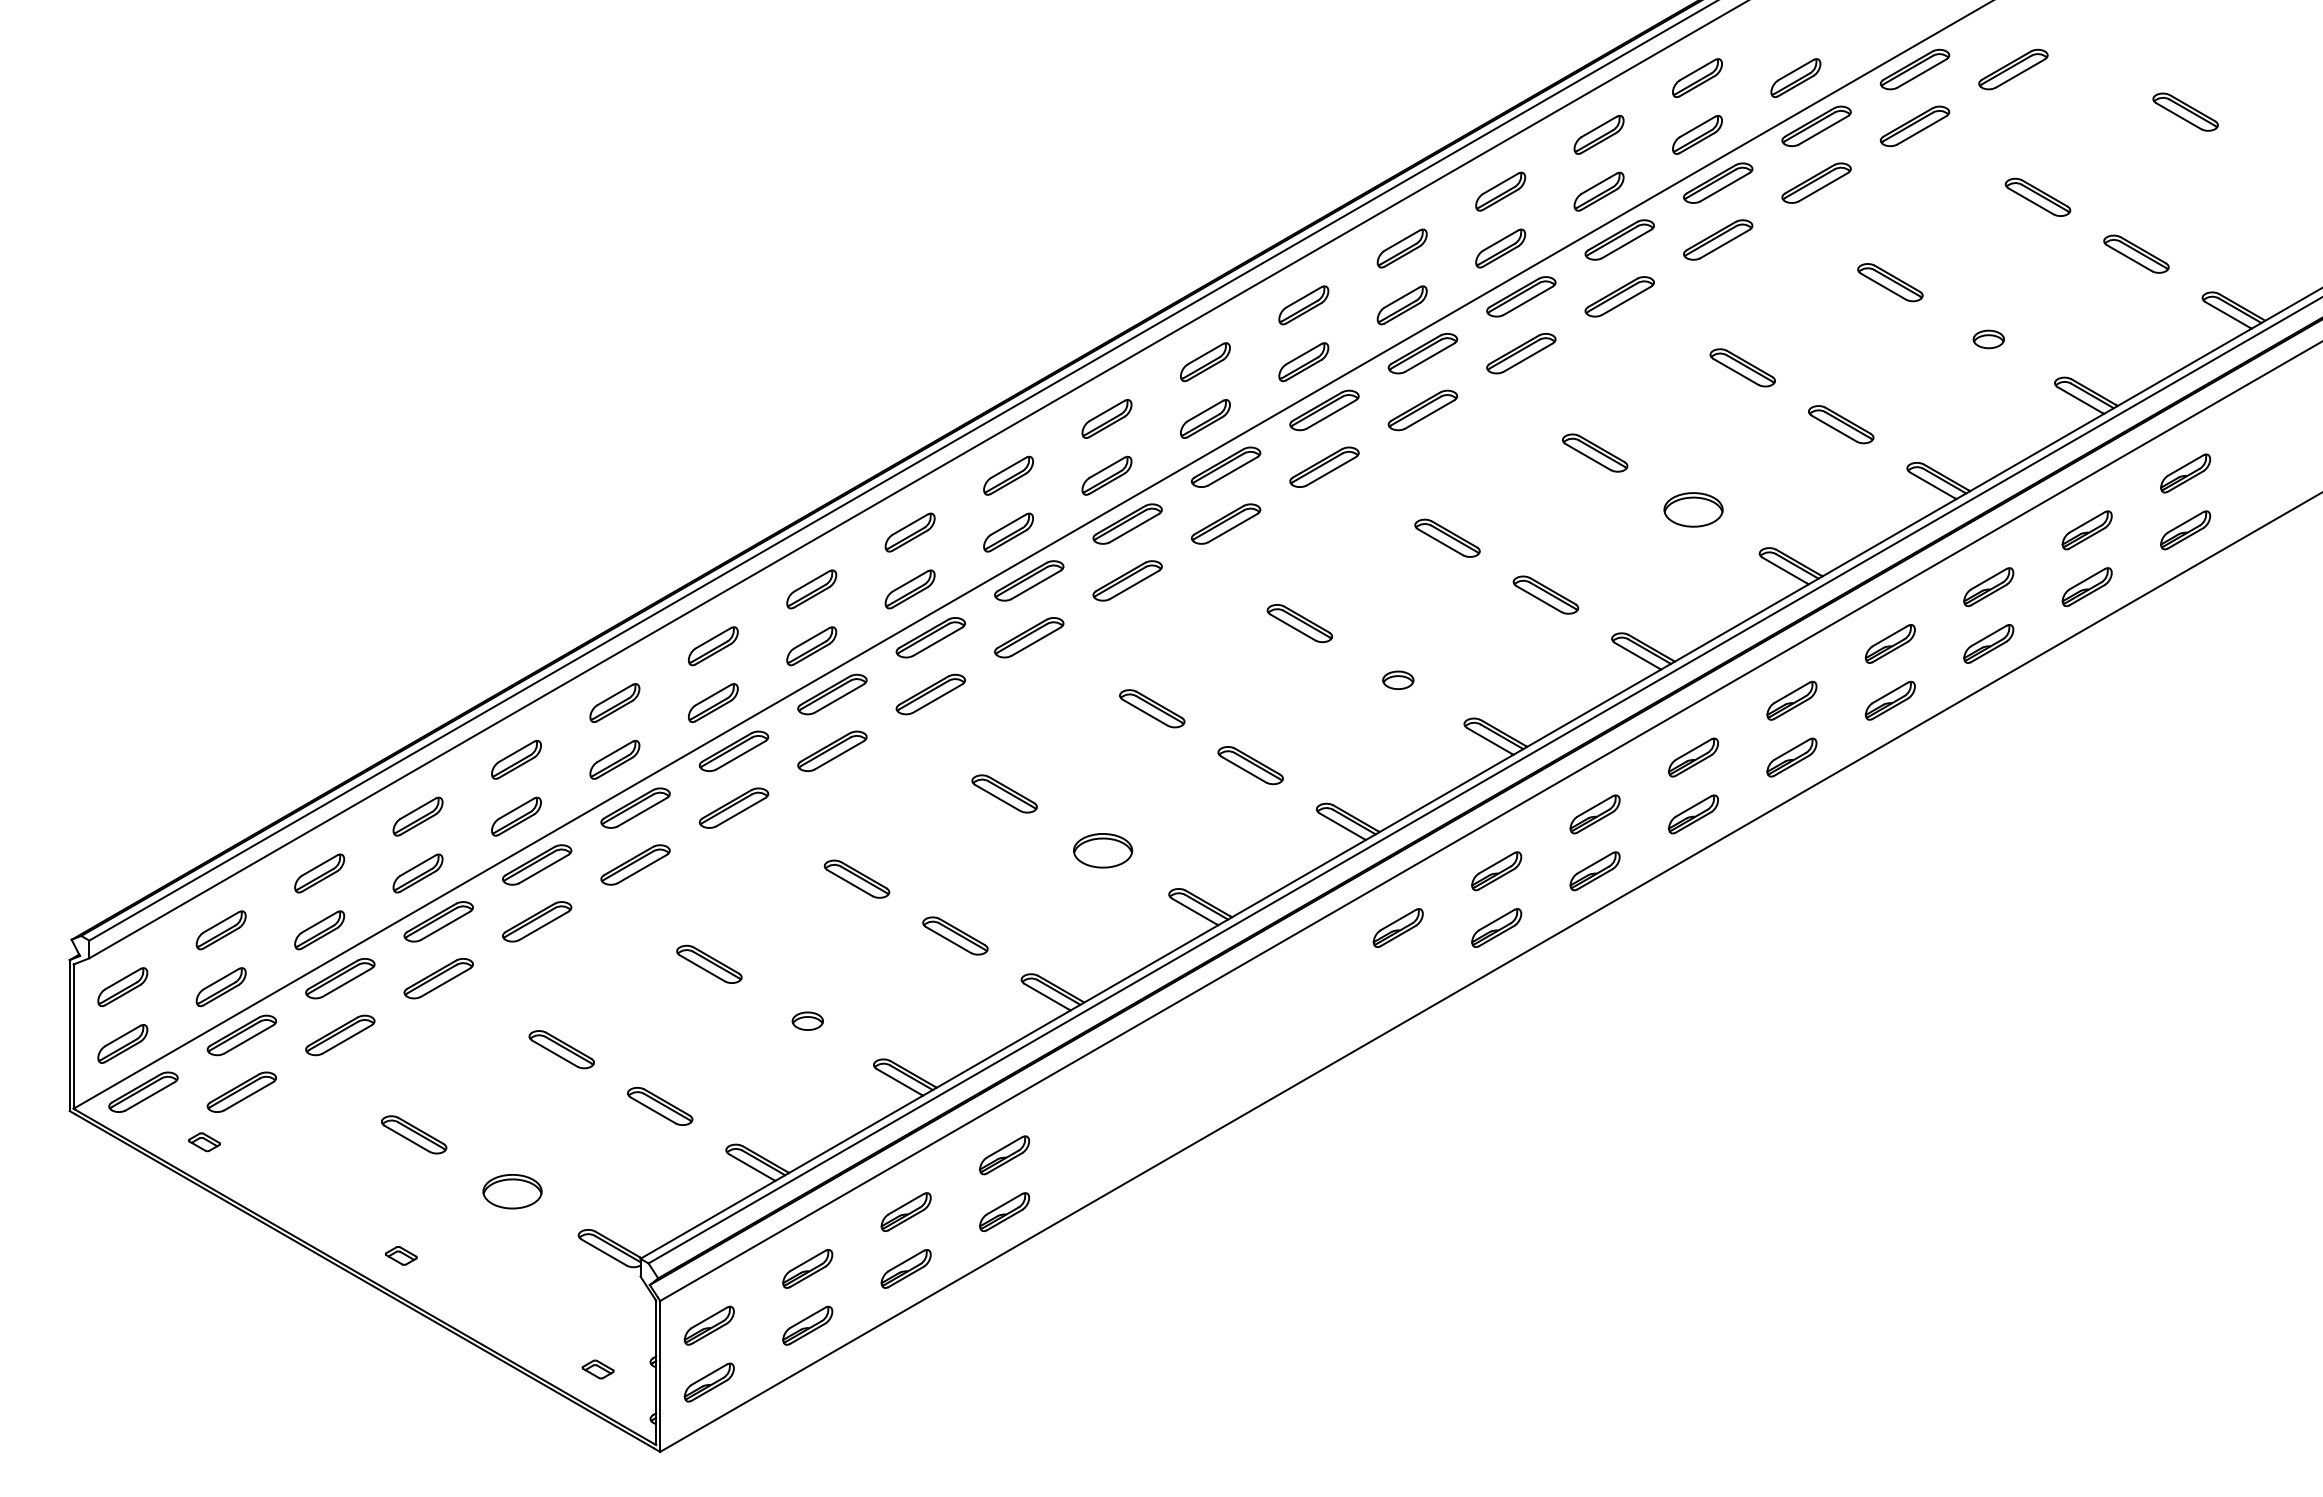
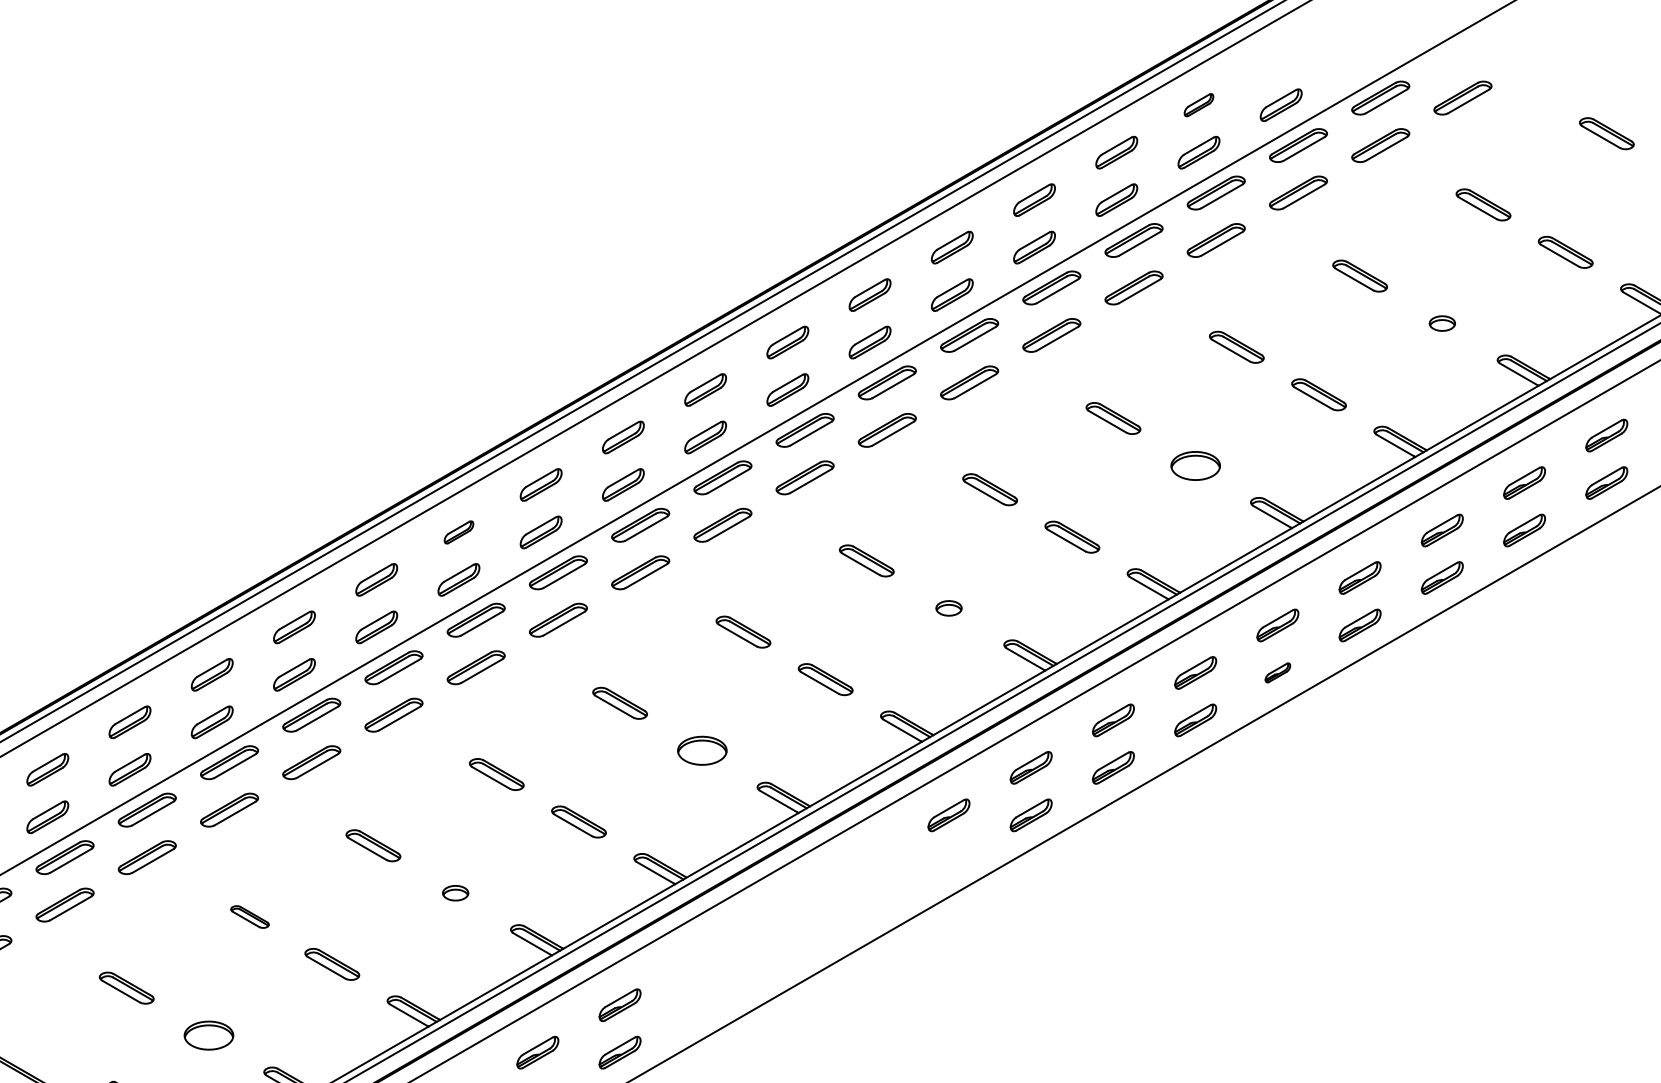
part: (1697, 77) -> (1198, 104), size x0.7
part: (811, 589) -> (458, 532), size x0.7
part: (1791, 757) -> (1277, 672), size x0.6
part: (561, 1049) -> (249, 916), size x0.7

